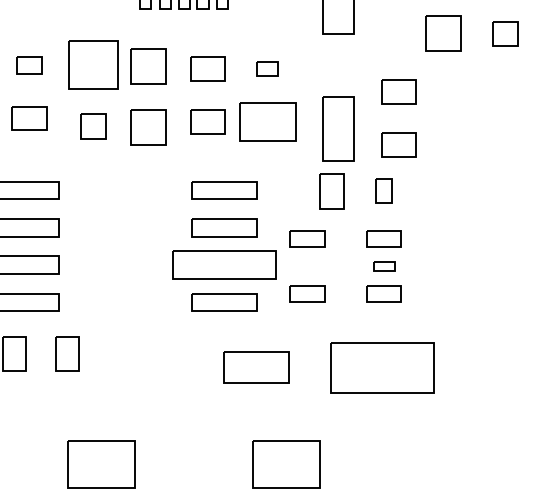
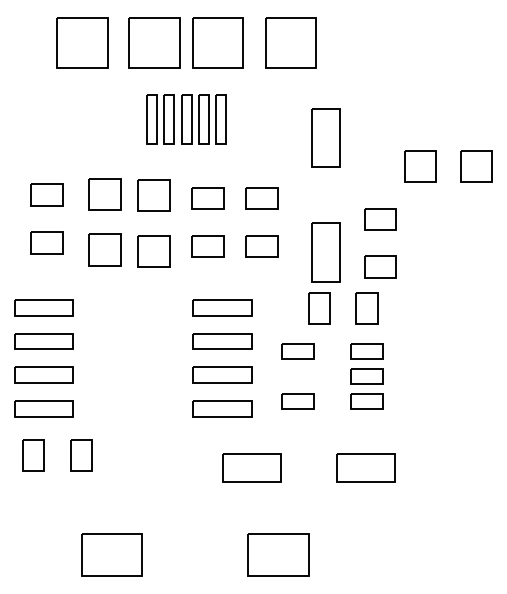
part: (505, 33) -> (476, 166), size x1.43
part: (28, 64) -> (46, 194), size x1.43
part: (93, 64) -> (104, 194), size x0.71
part: (267, 69) -> (261, 198), size x1.67
part: (267, 122) -> (261, 246), size x0.62
part: (93, 125) -> (104, 249), size x1.43
part: (383, 191) -> (366, 308), size x1.43
part: (224, 264) -> (222, 374), size x0.62
part: (383, 266) -> (366, 376), size x1.67
part: (382, 367) -> (365, 467), size x0.62

